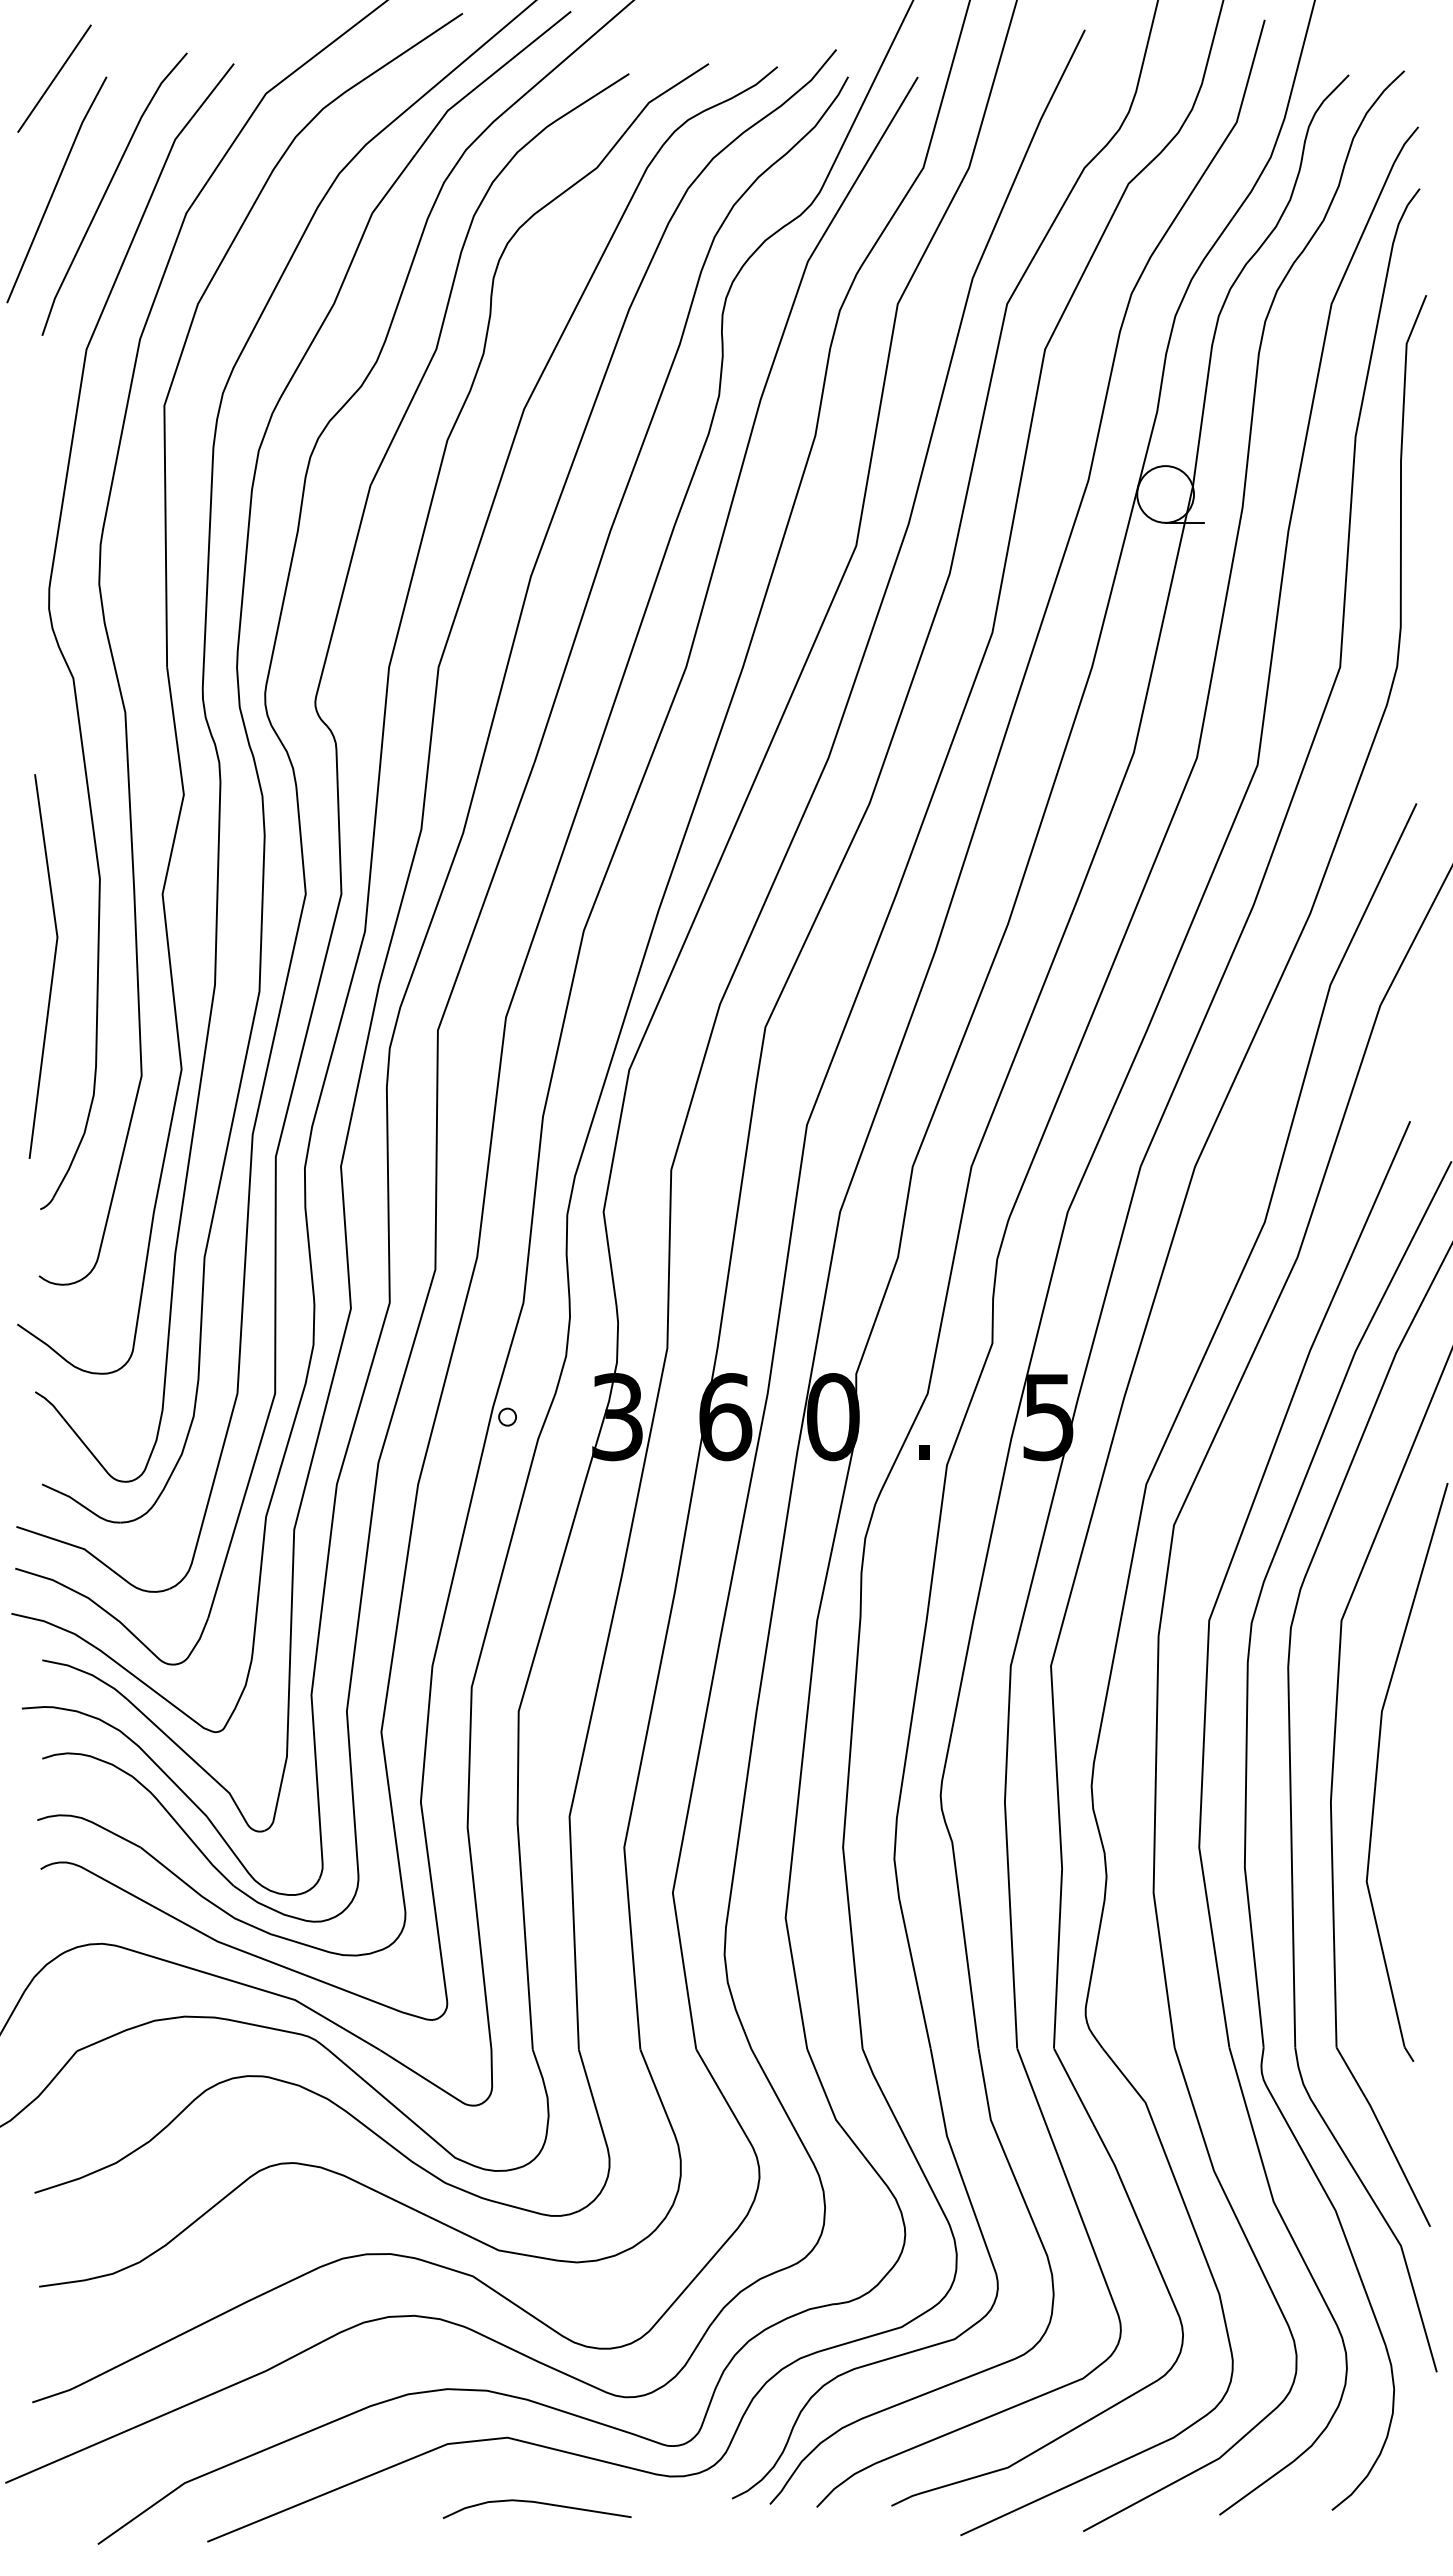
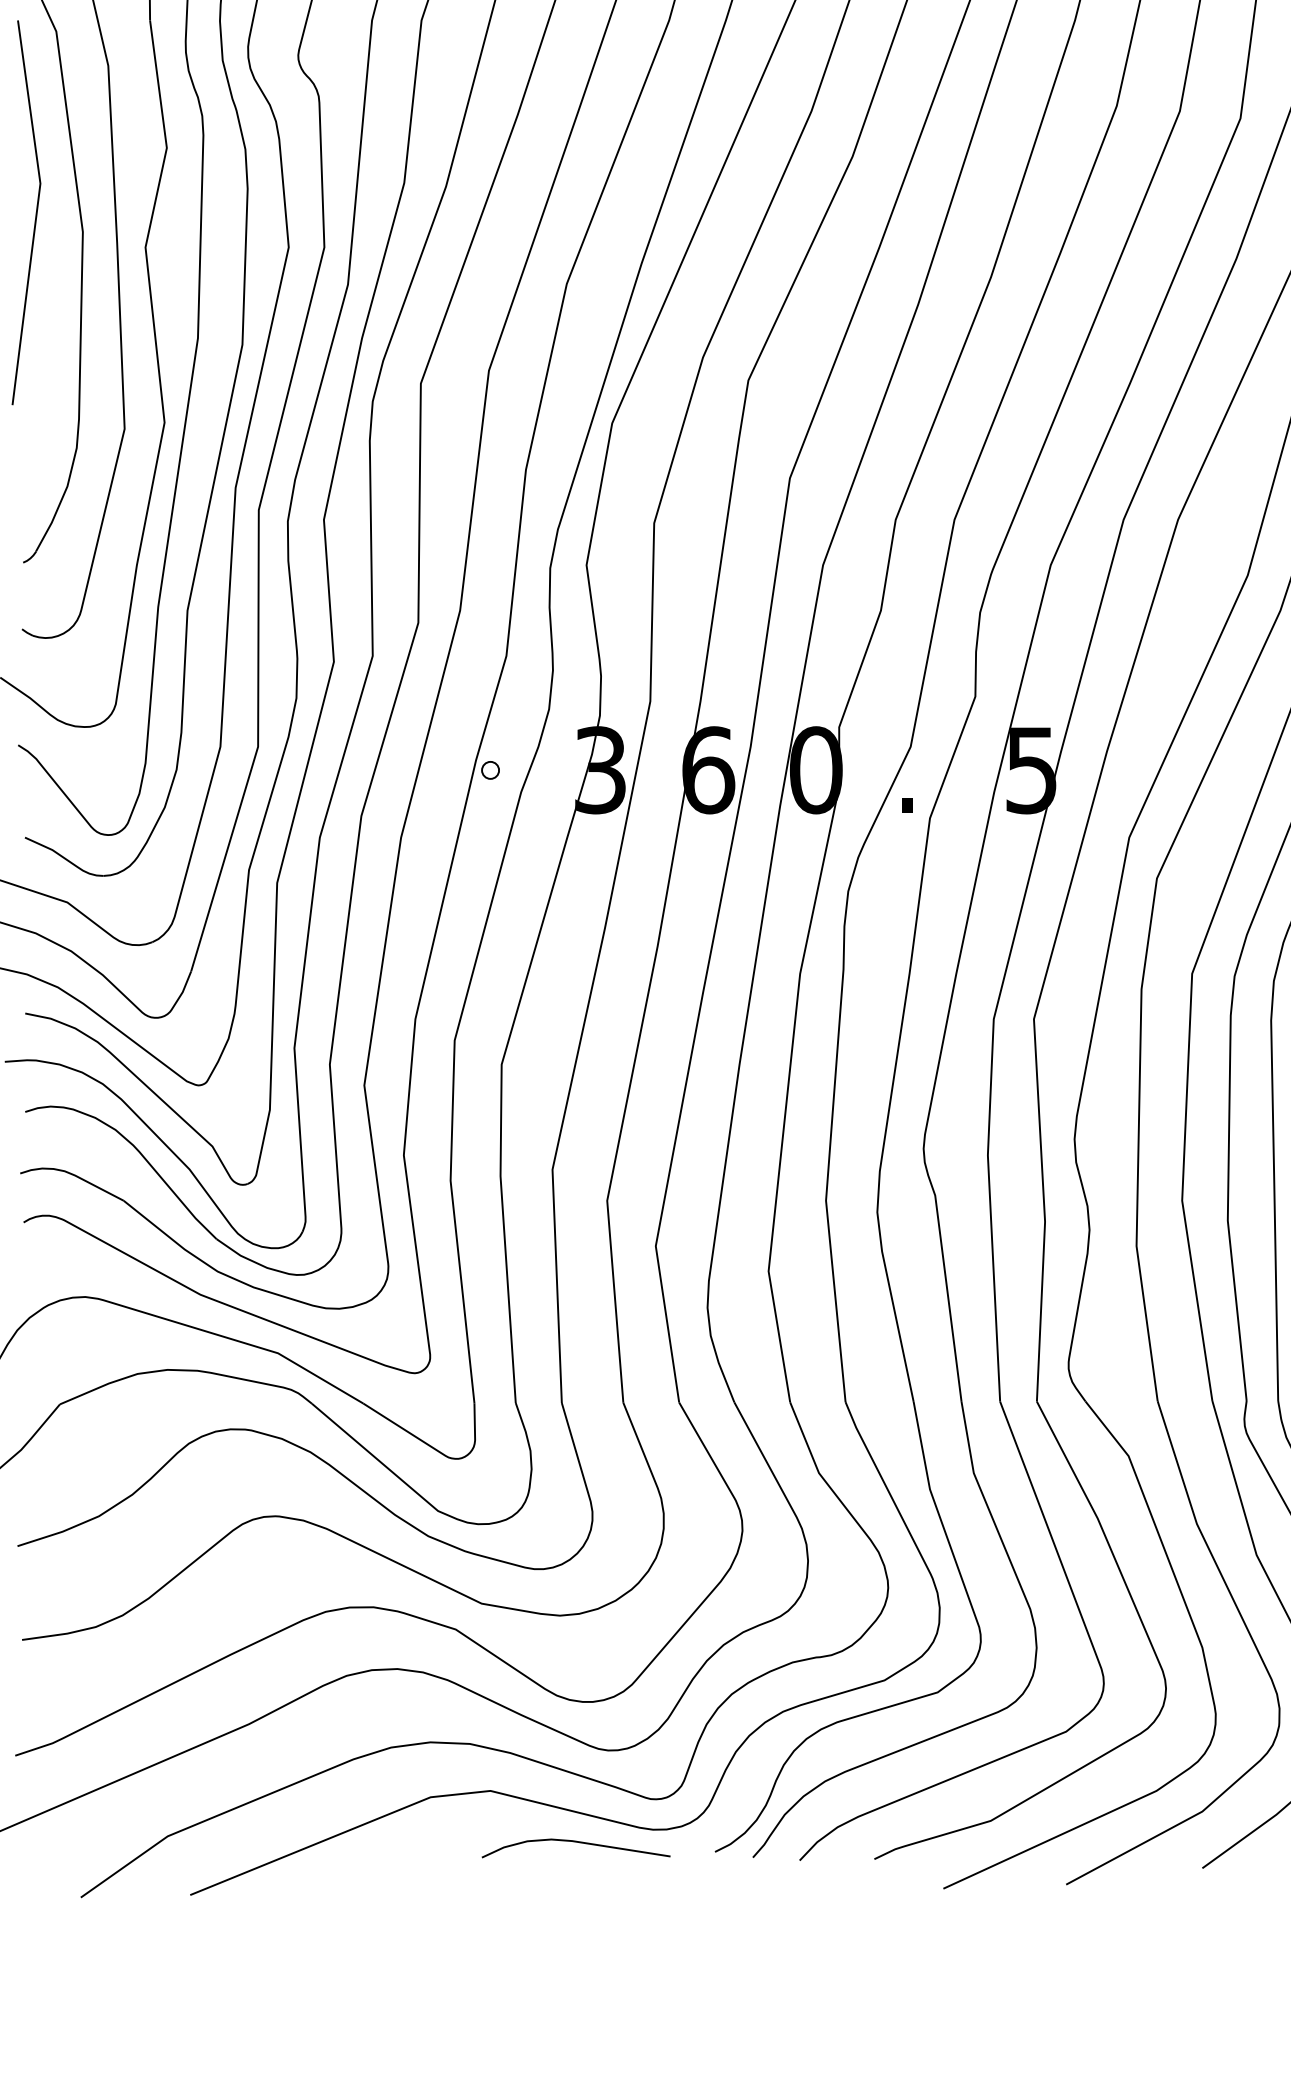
line: (52, 966) -> (35, 212), moved
curve: (536, 2503) -> (575, 1842), moved

